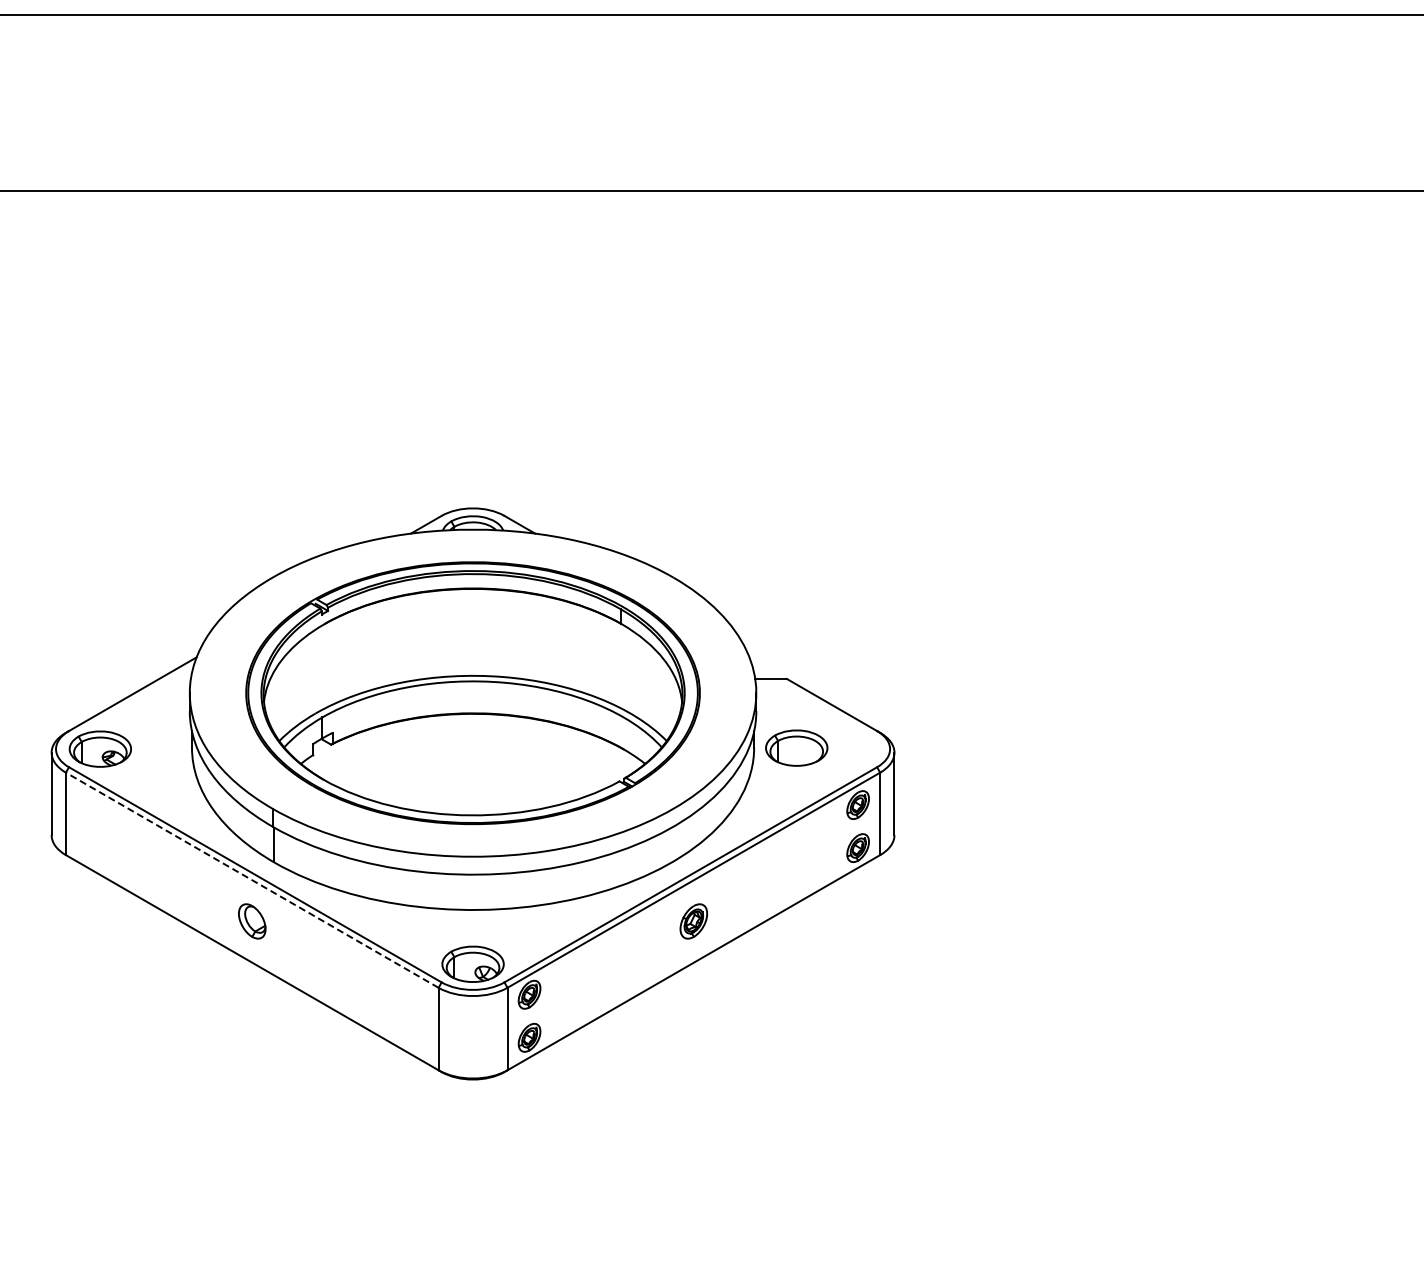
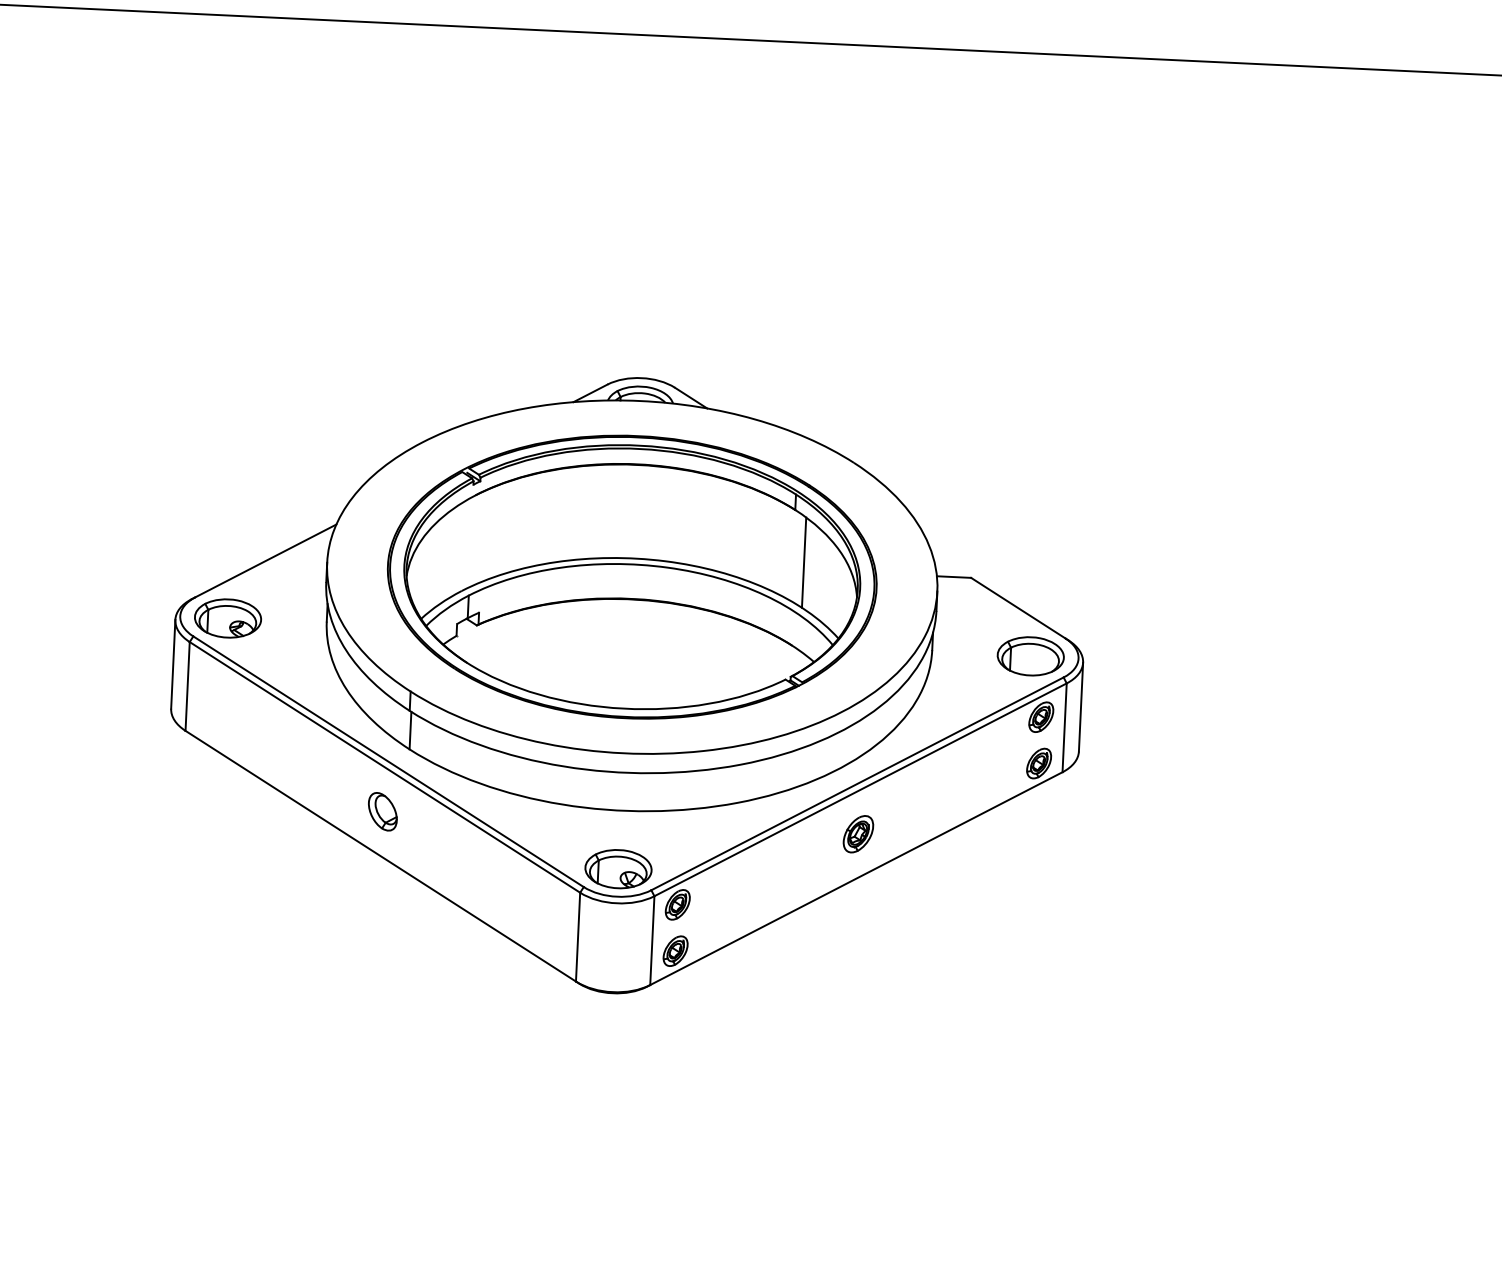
line: (631, 672) -> (803, 562), added
part: (796, 747) -> (1030, 655), moved
line: (251, 879) -> (384, 766), dashed -> solid

